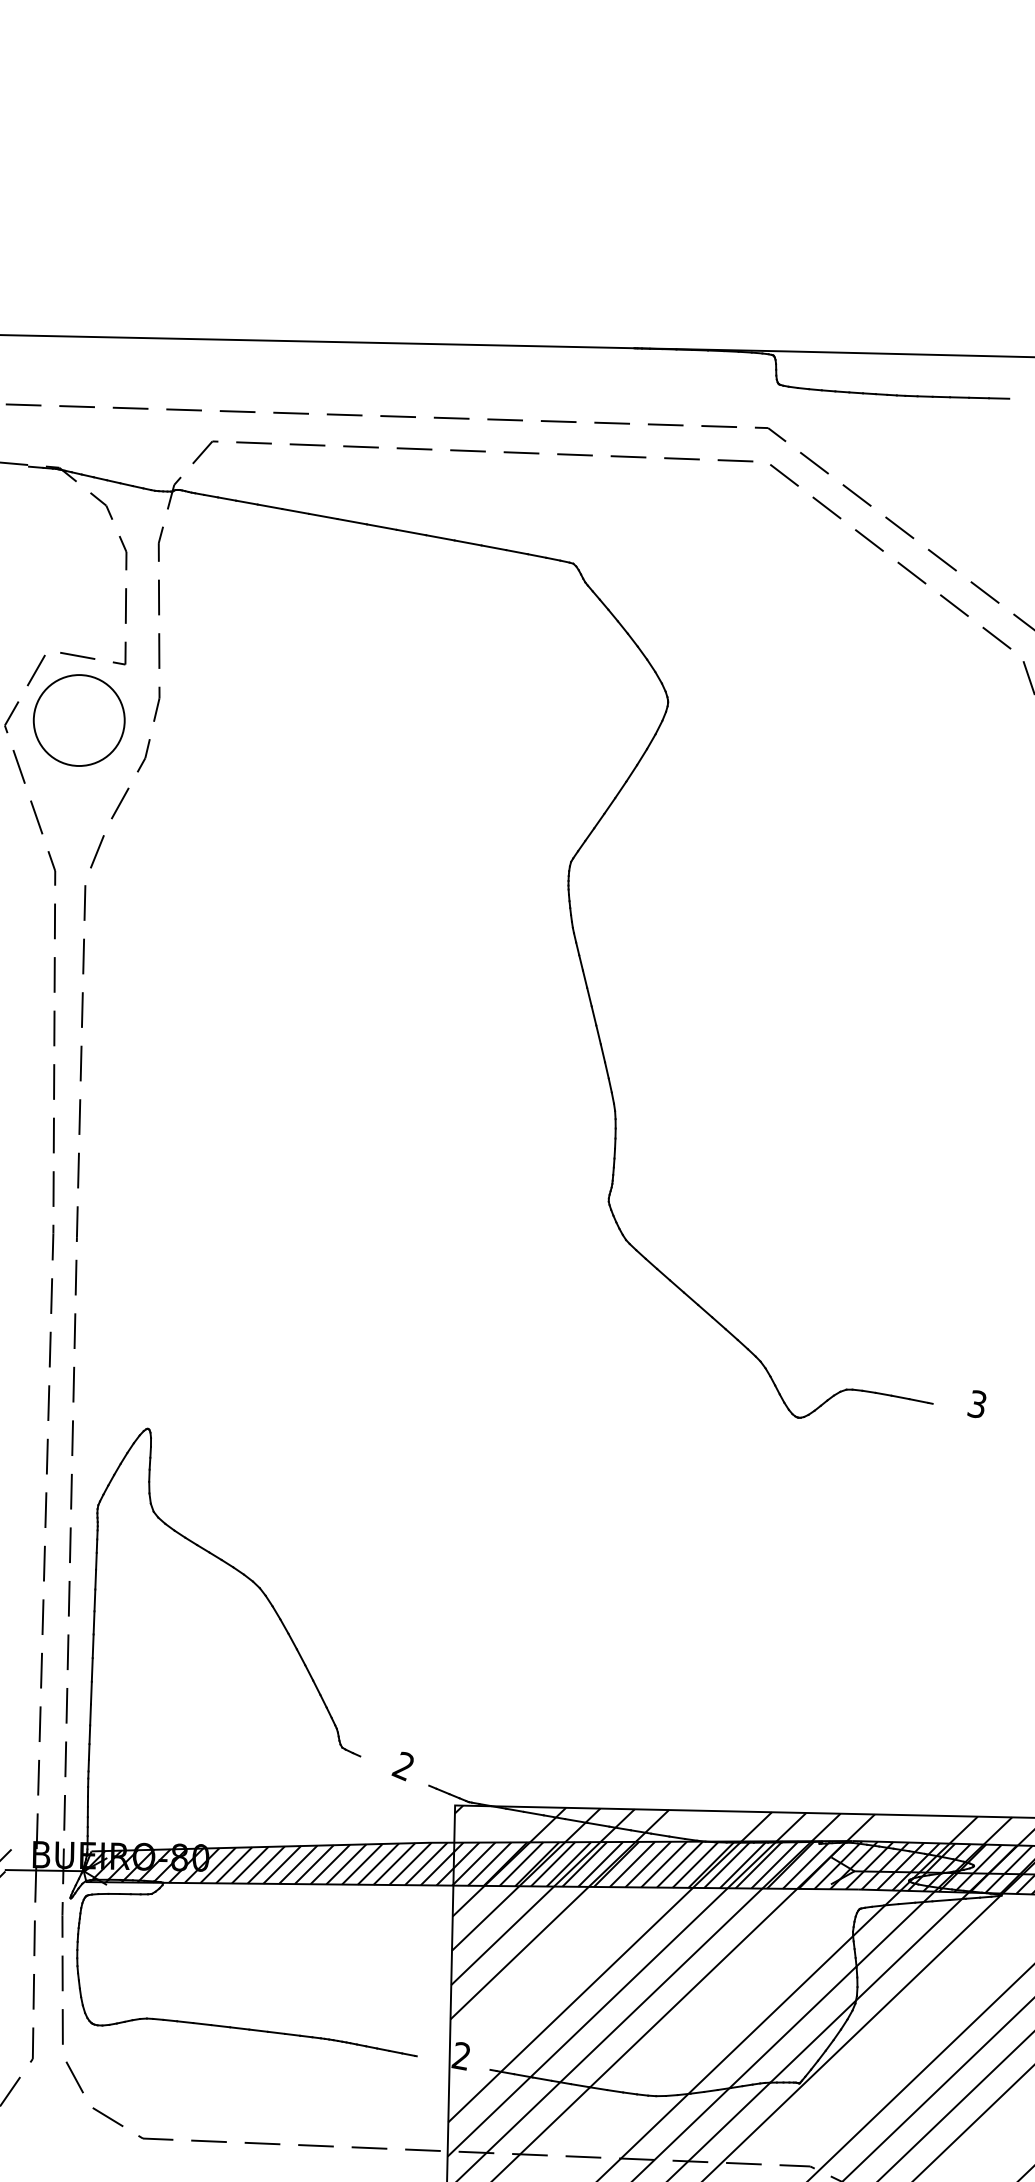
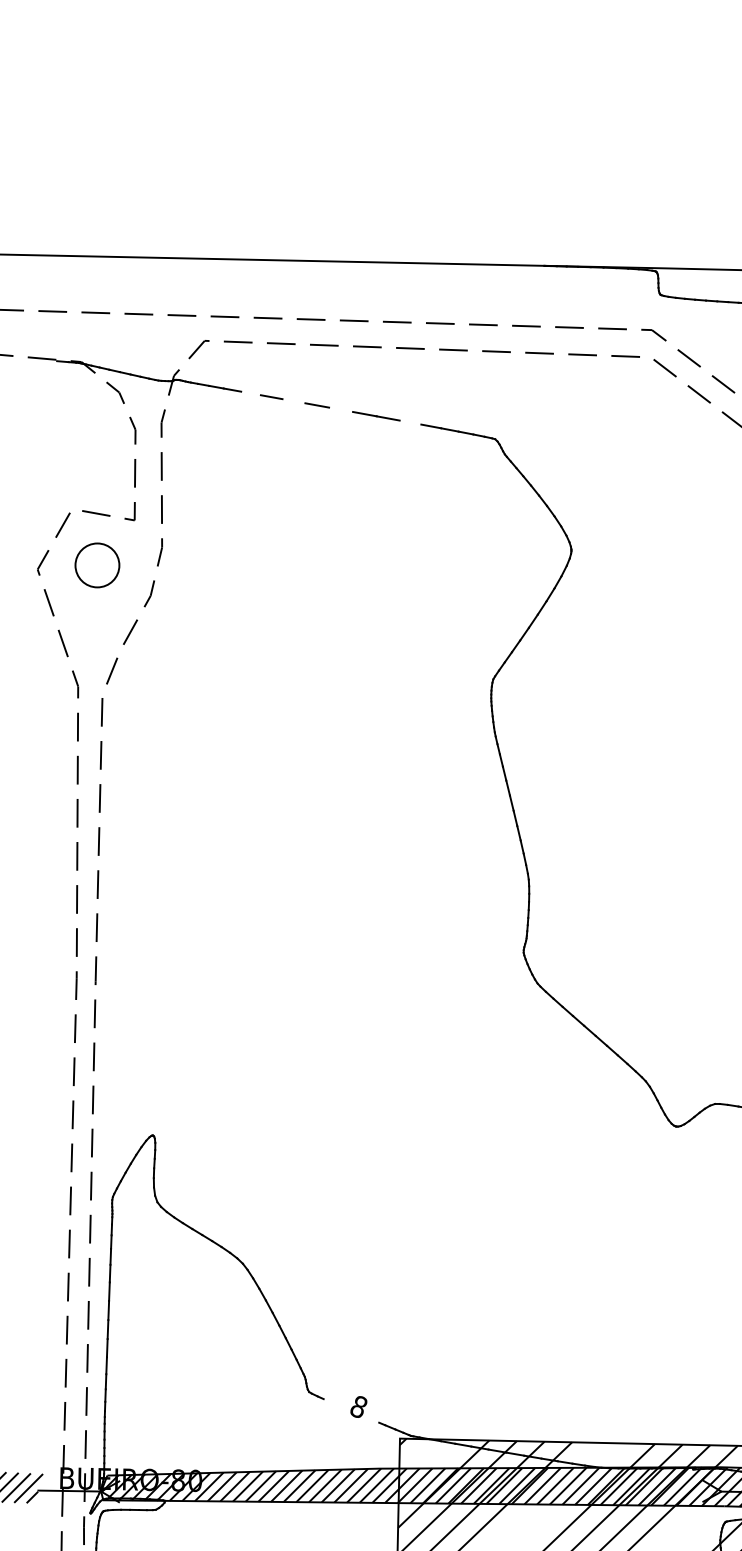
line: (269, 506) -> (250, 393), removed
line: (323, 516) -> (294, 401), removed
line: (381, 526) -> (340, 409), removed
line: (467, 542) -> (409, 422), removed
circle: (78, 720) -> (96, 565), size x0.6
text: (402, 1766) -> (357, 1407), 2 -> 8

